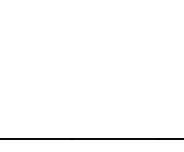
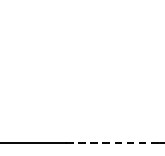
line: (115, 138) -> (113, 142), solid -> dashed

